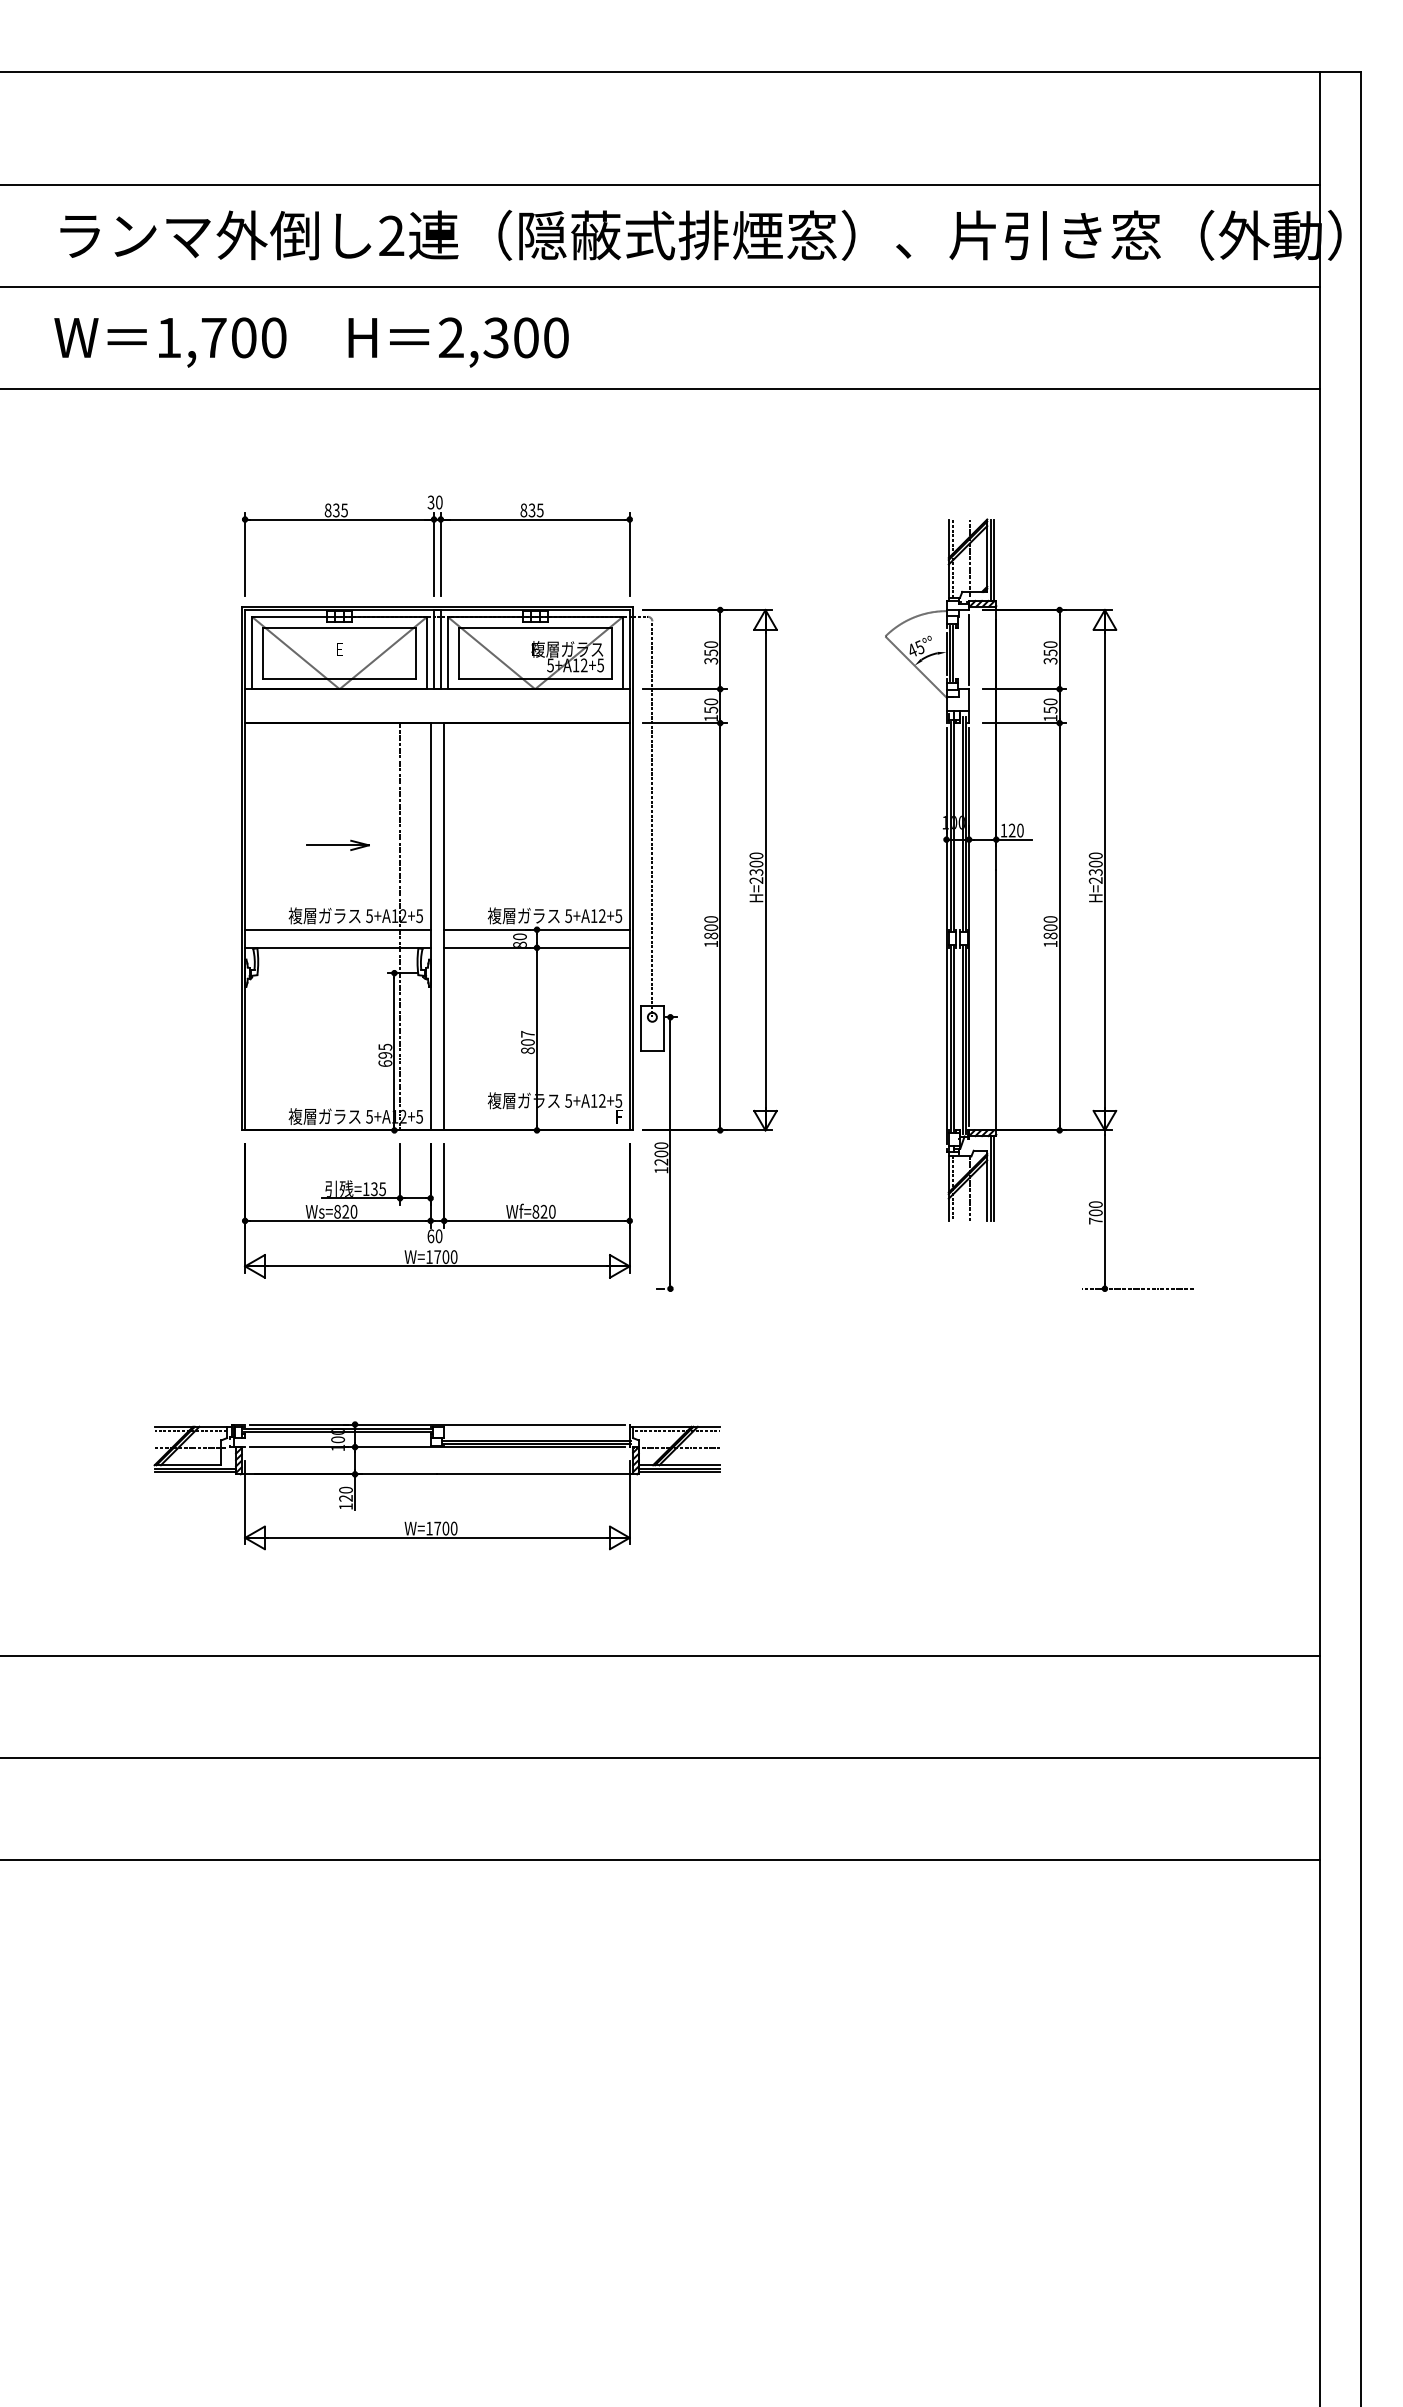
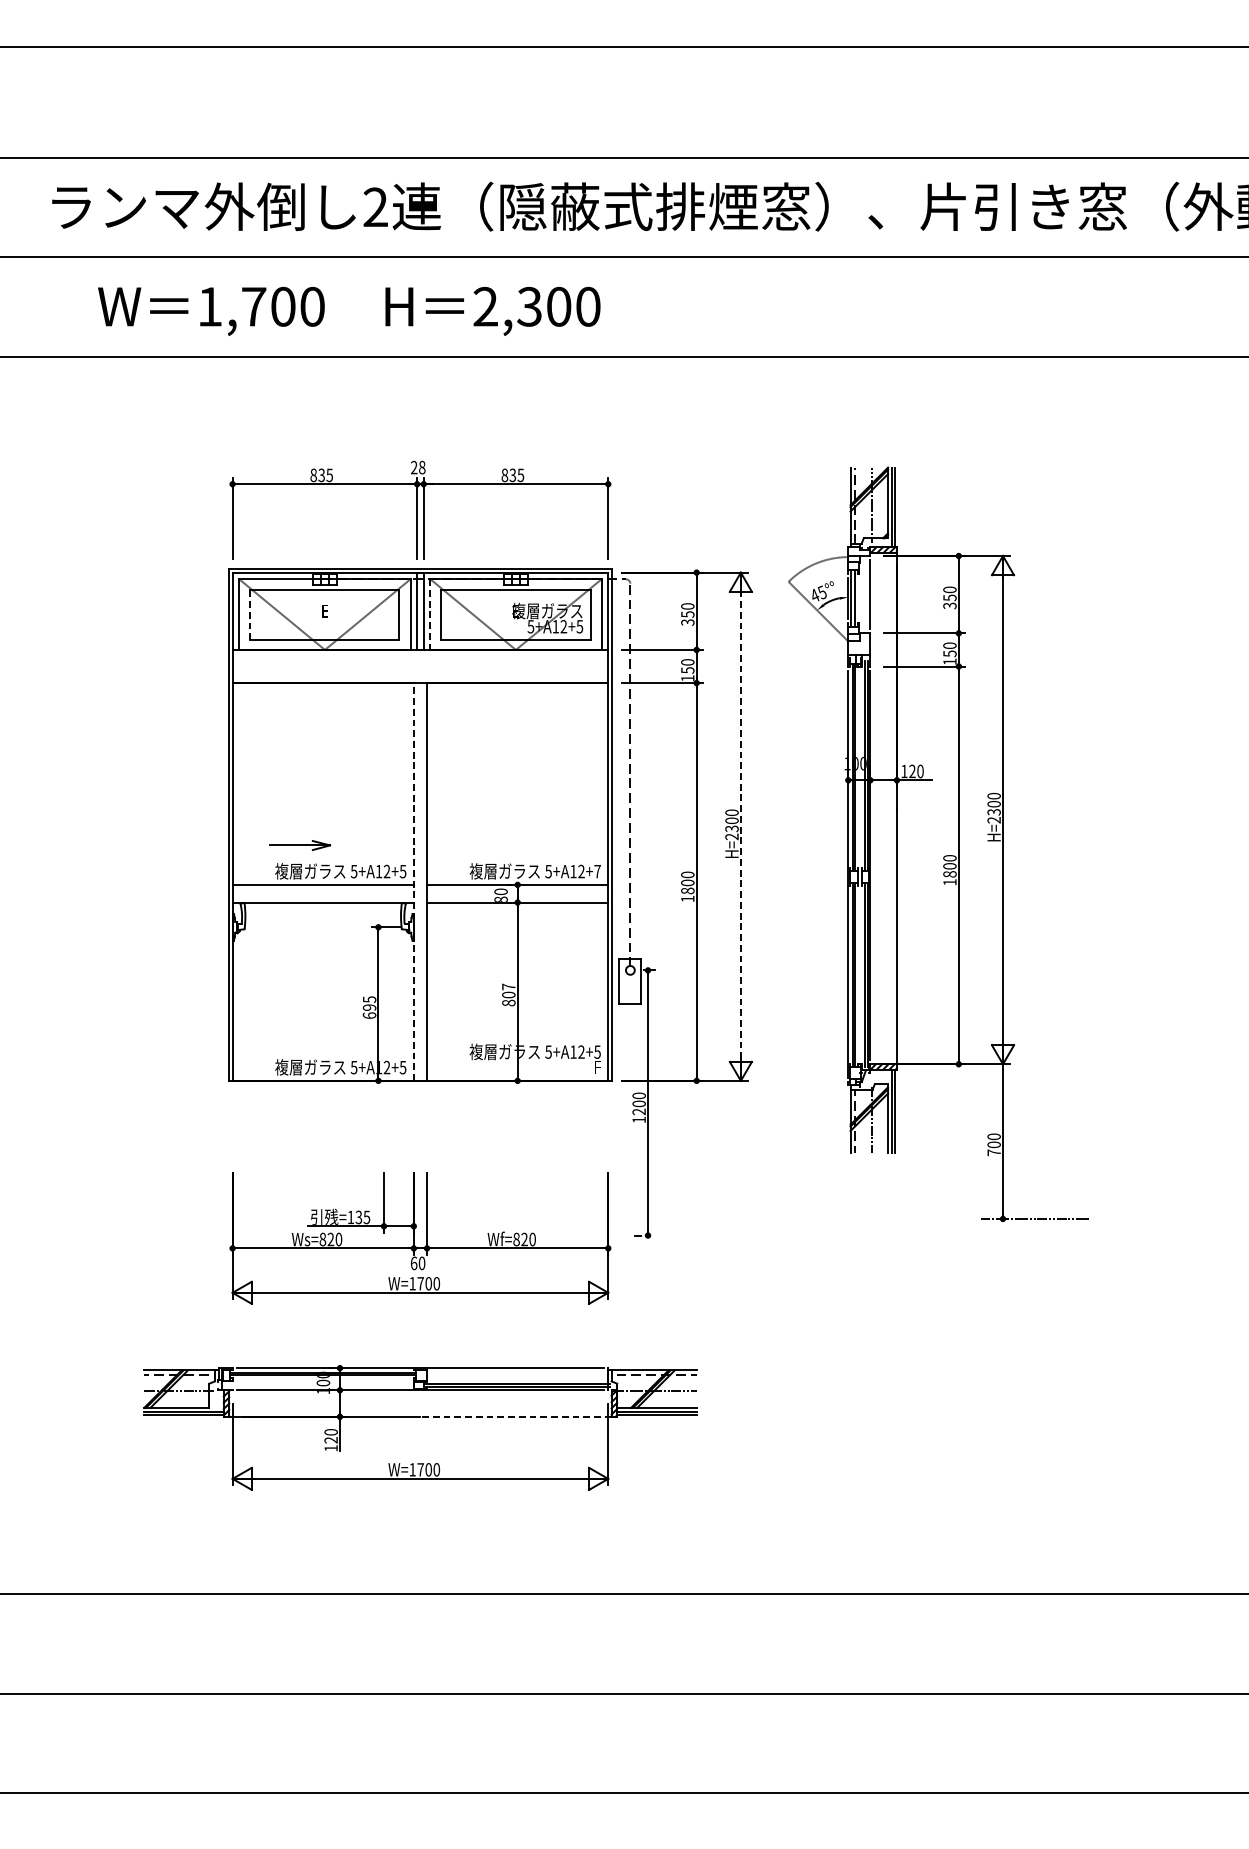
text: (311, 342) -> (349, 311), moved
text: (434, 502) -> (417, 467), 30 -> 28
line: (447, 653) -> (430, 615), solid -> dashed
line: (263, 654) -> (250, 616), solid -> dashed
part: (337, 844) -> (299, 844), moved
line: (765, 870) -> (740, 827), solid -> dashed
part: (1039, 904) -> (939, 843), moved
text: (618, 916) -> (597, 871), 5+A12+5 -> 5+A12+7
line: (400, 926) -> (384, 881), removed
line: (430, 926) -> (413, 881), solid -> dashed
part: (437, 1210) -> (420, 1238), moved
line: (535, 1474) -> (516, 1416), solid -> dashed

